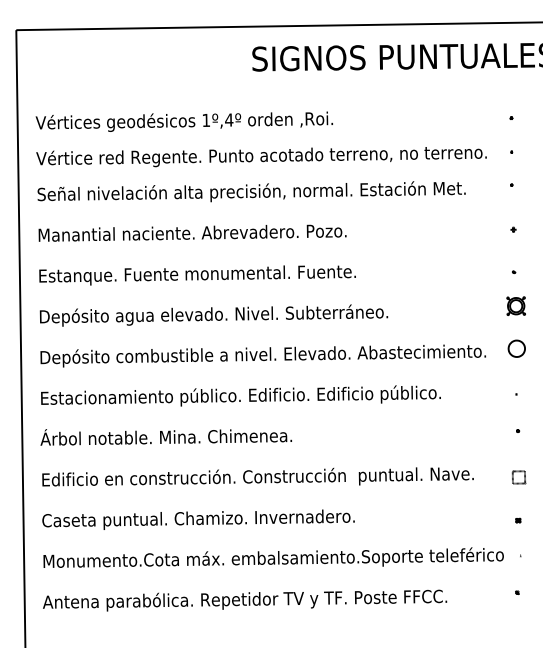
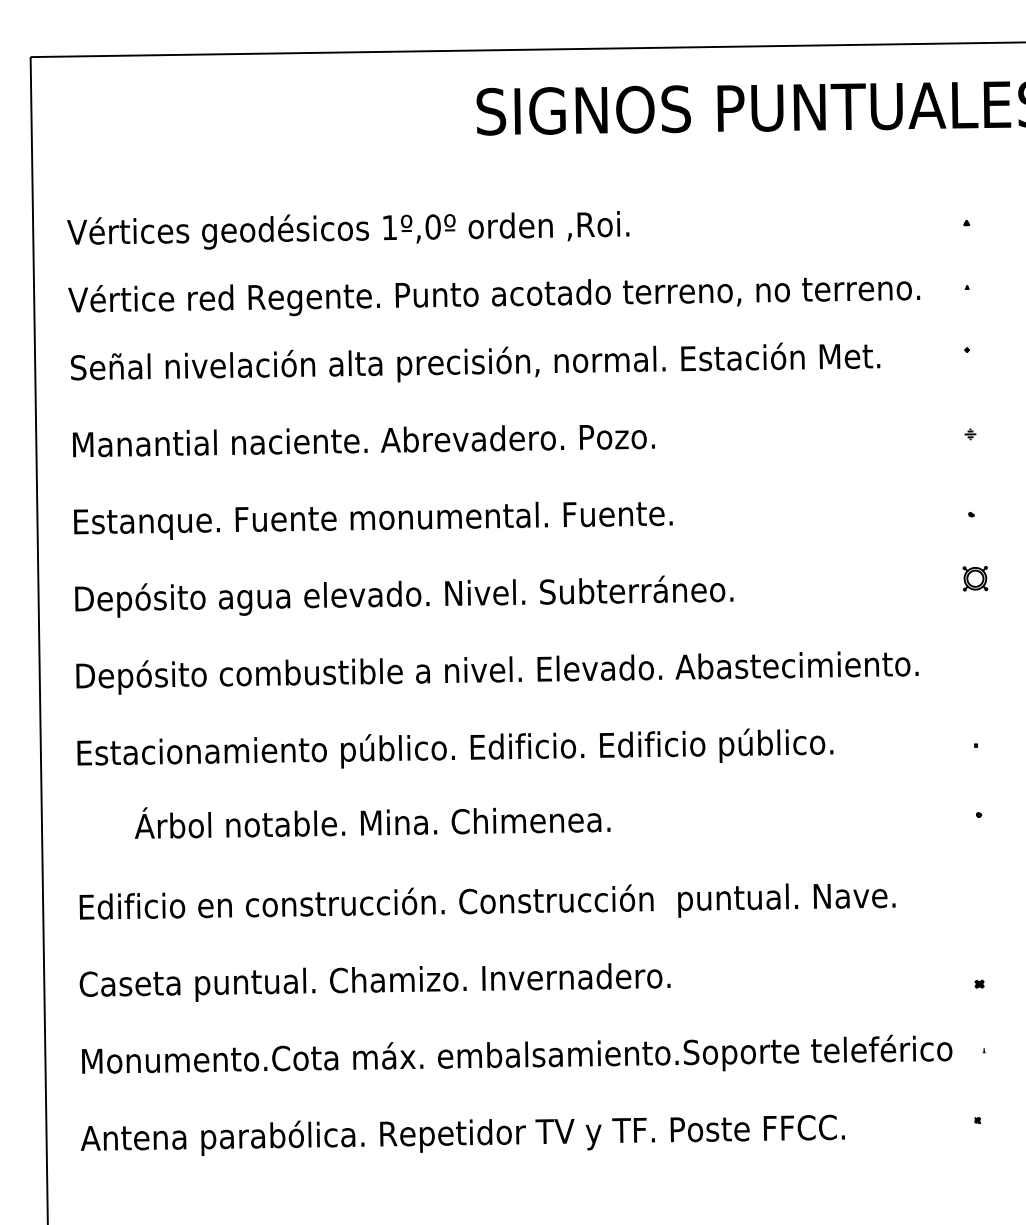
text: (229, 119) -> (433, 225), 1º,4º -> 1º,0º
part: (515, 305) -> (974, 577), size x0.7
part: (516, 348) -> (976, 658), removed
text: (165, 437) -> (371, 823), moved
part: (518, 477) -> (979, 902), removed

